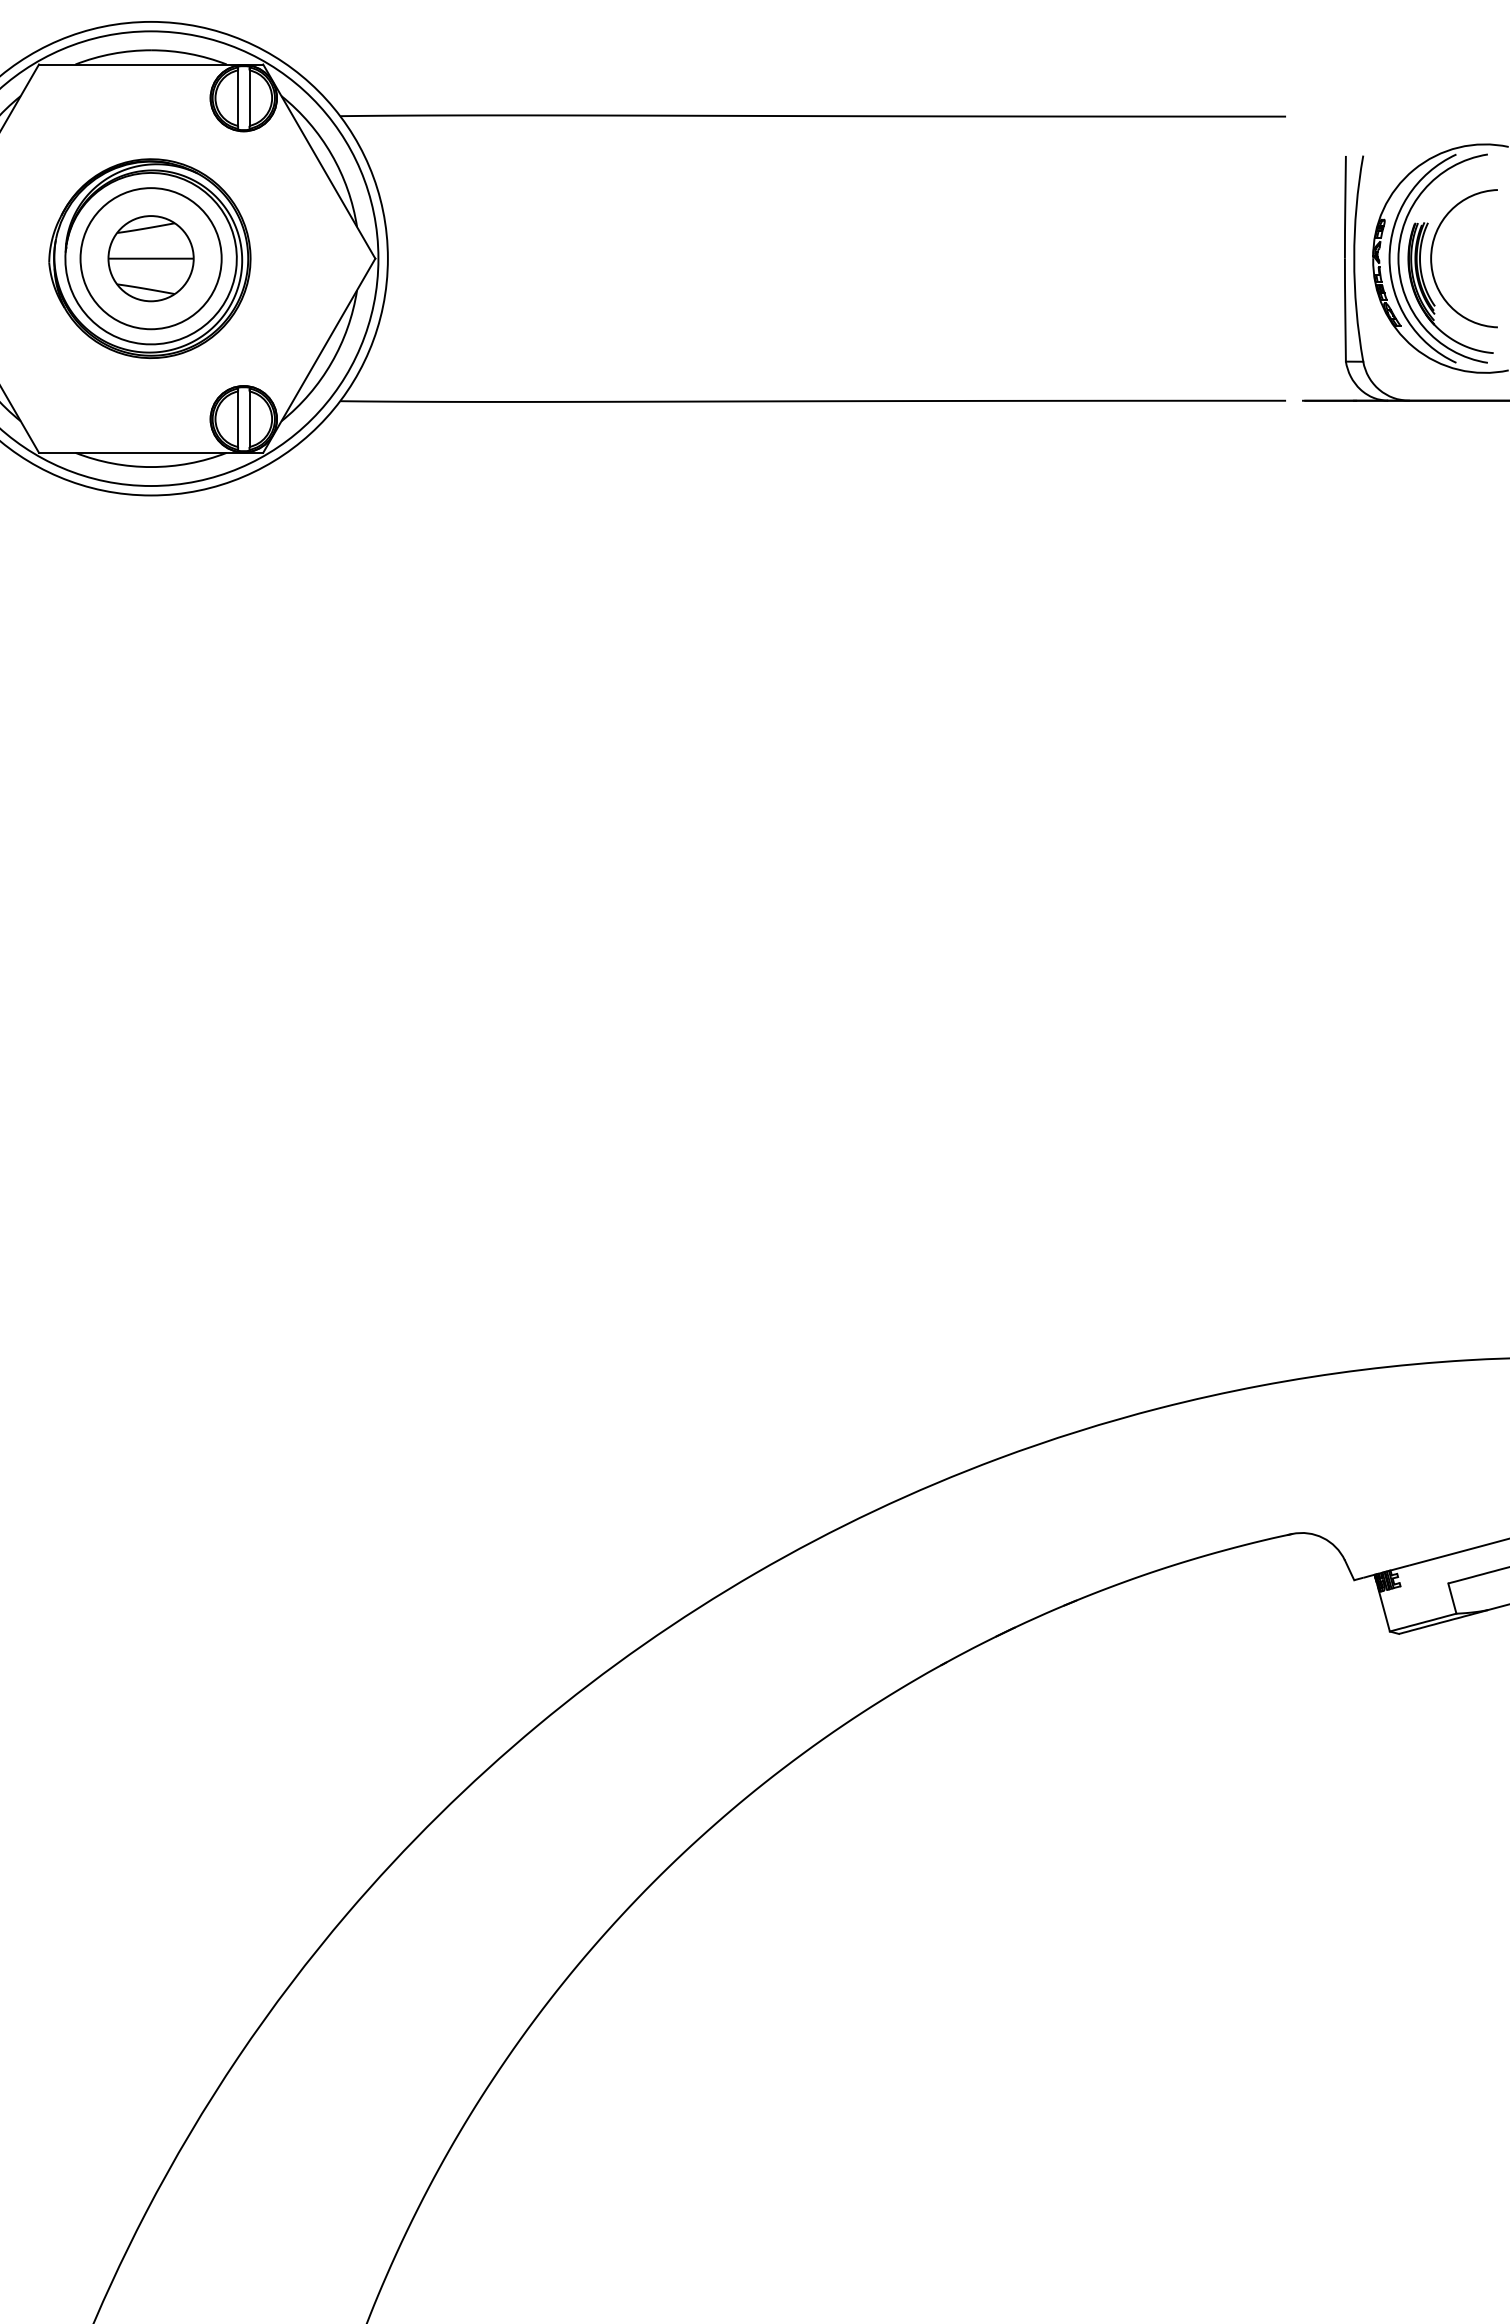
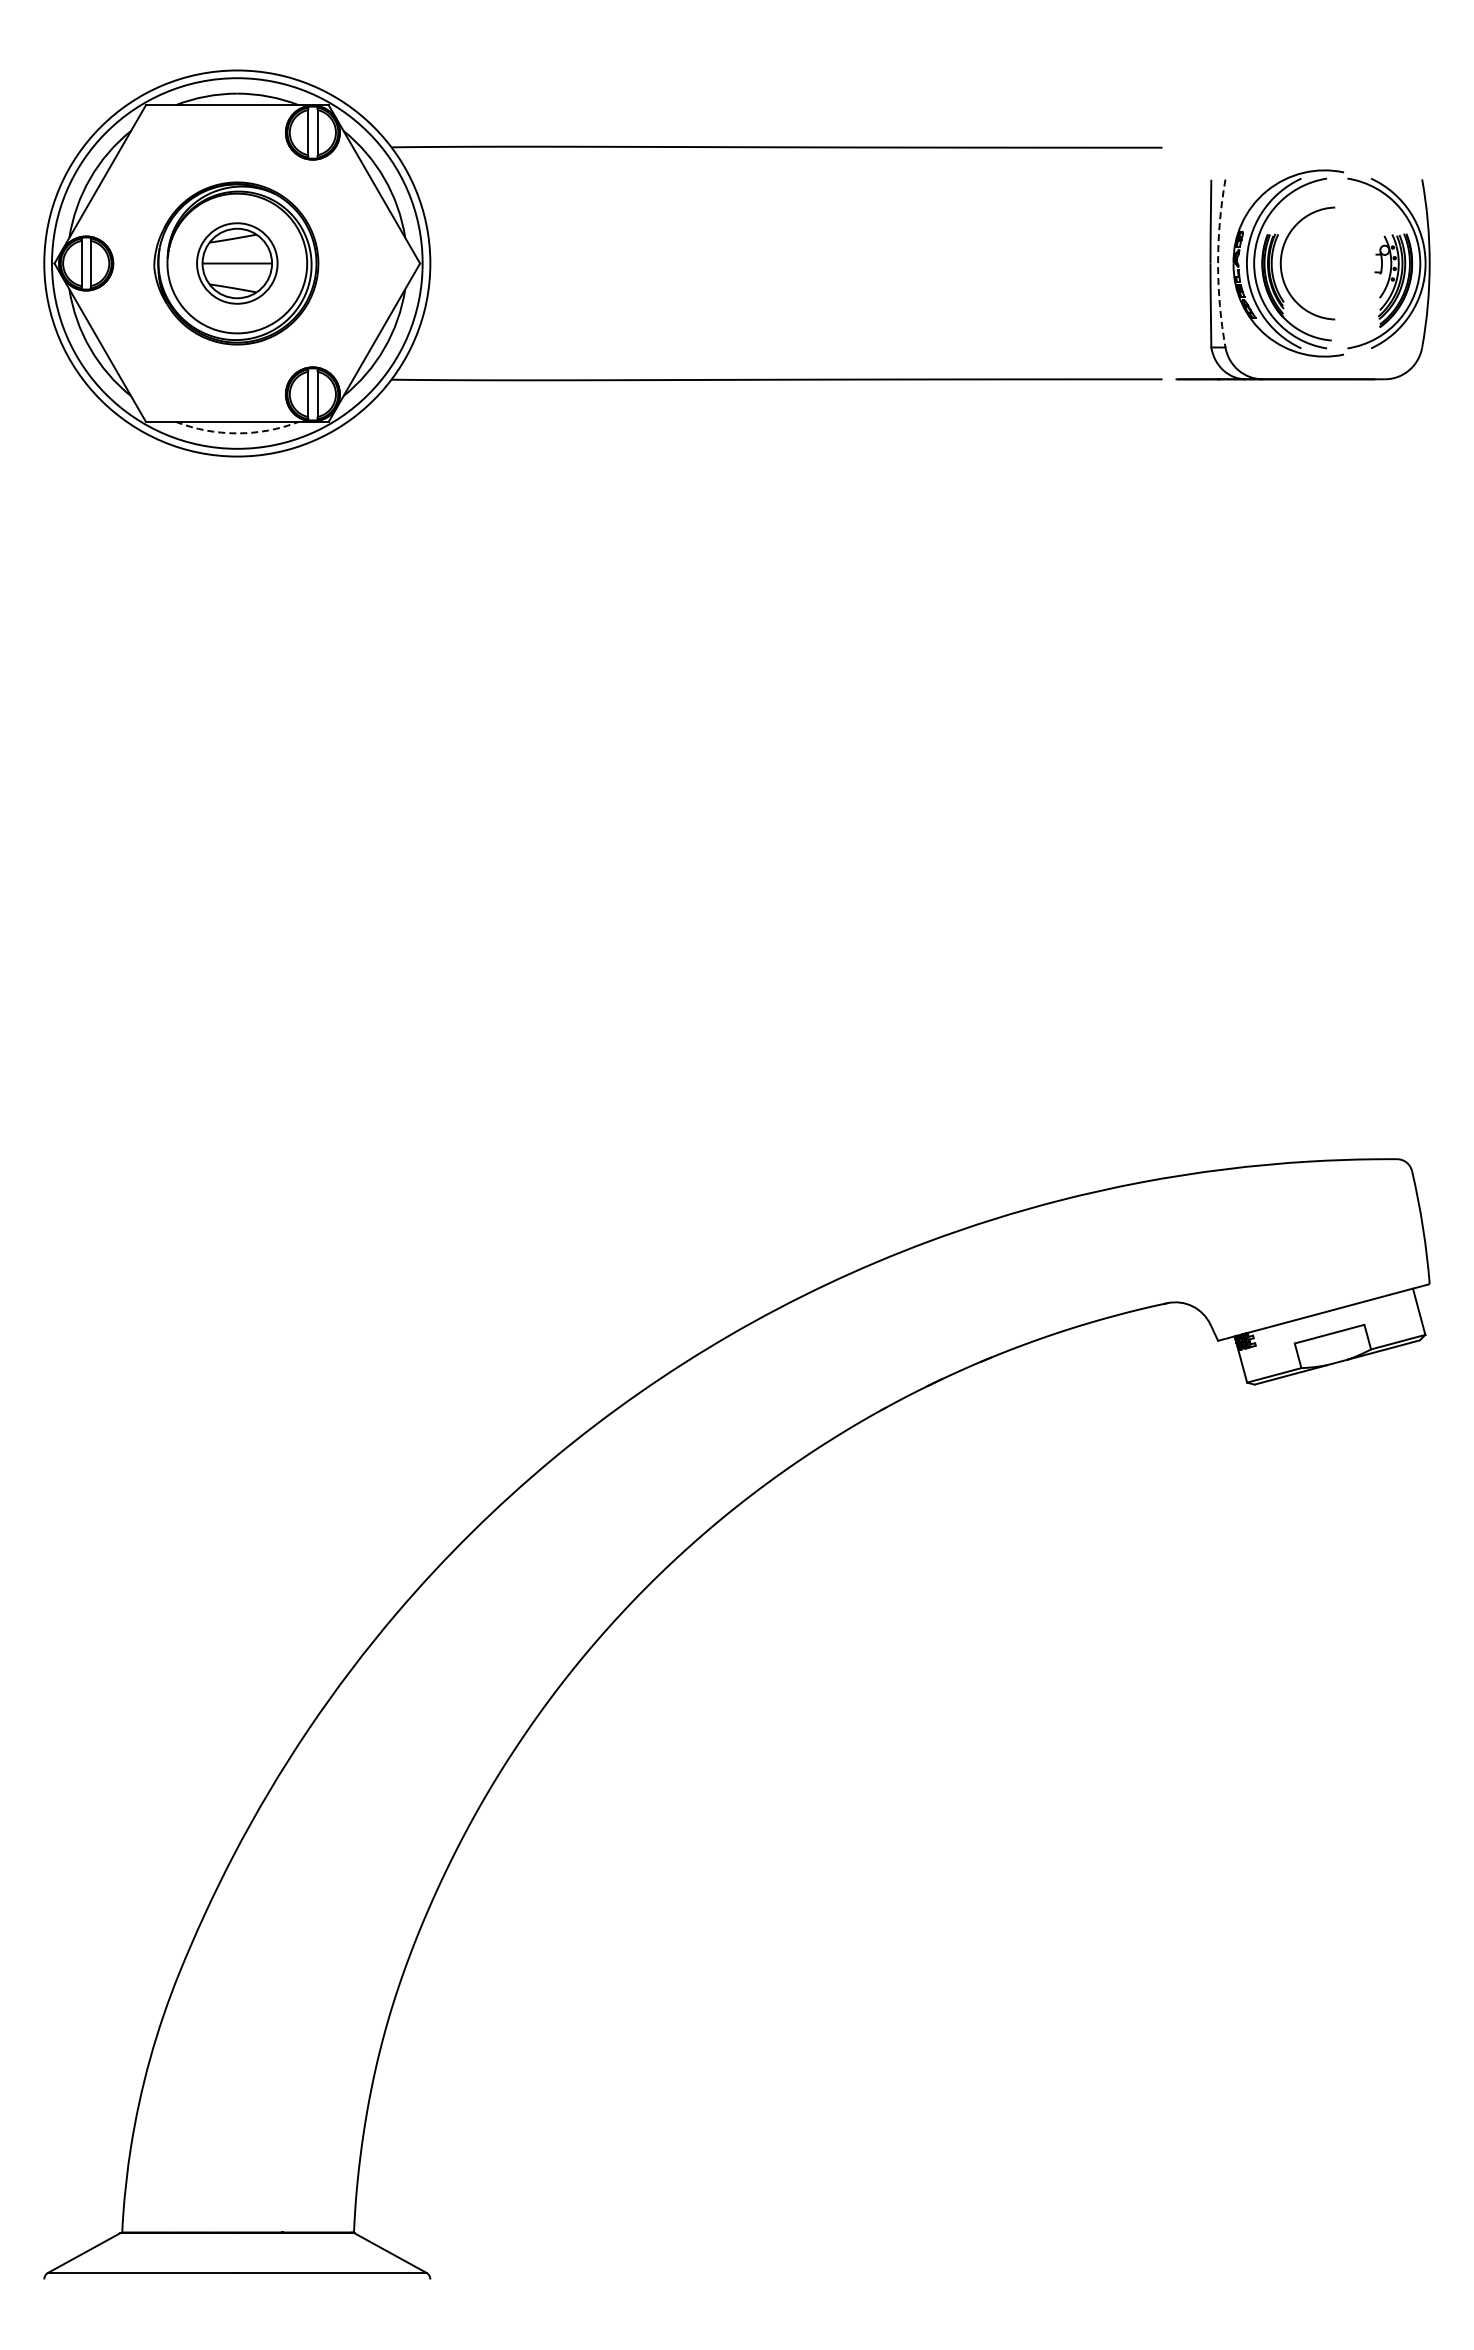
circle: (150, 258) -> (236, 263), size x0.7
arc: (1354, 258) -> (1218, 263), solid -> dashed
arc: (151, 467) -> (237, 433), solid -> dashed

